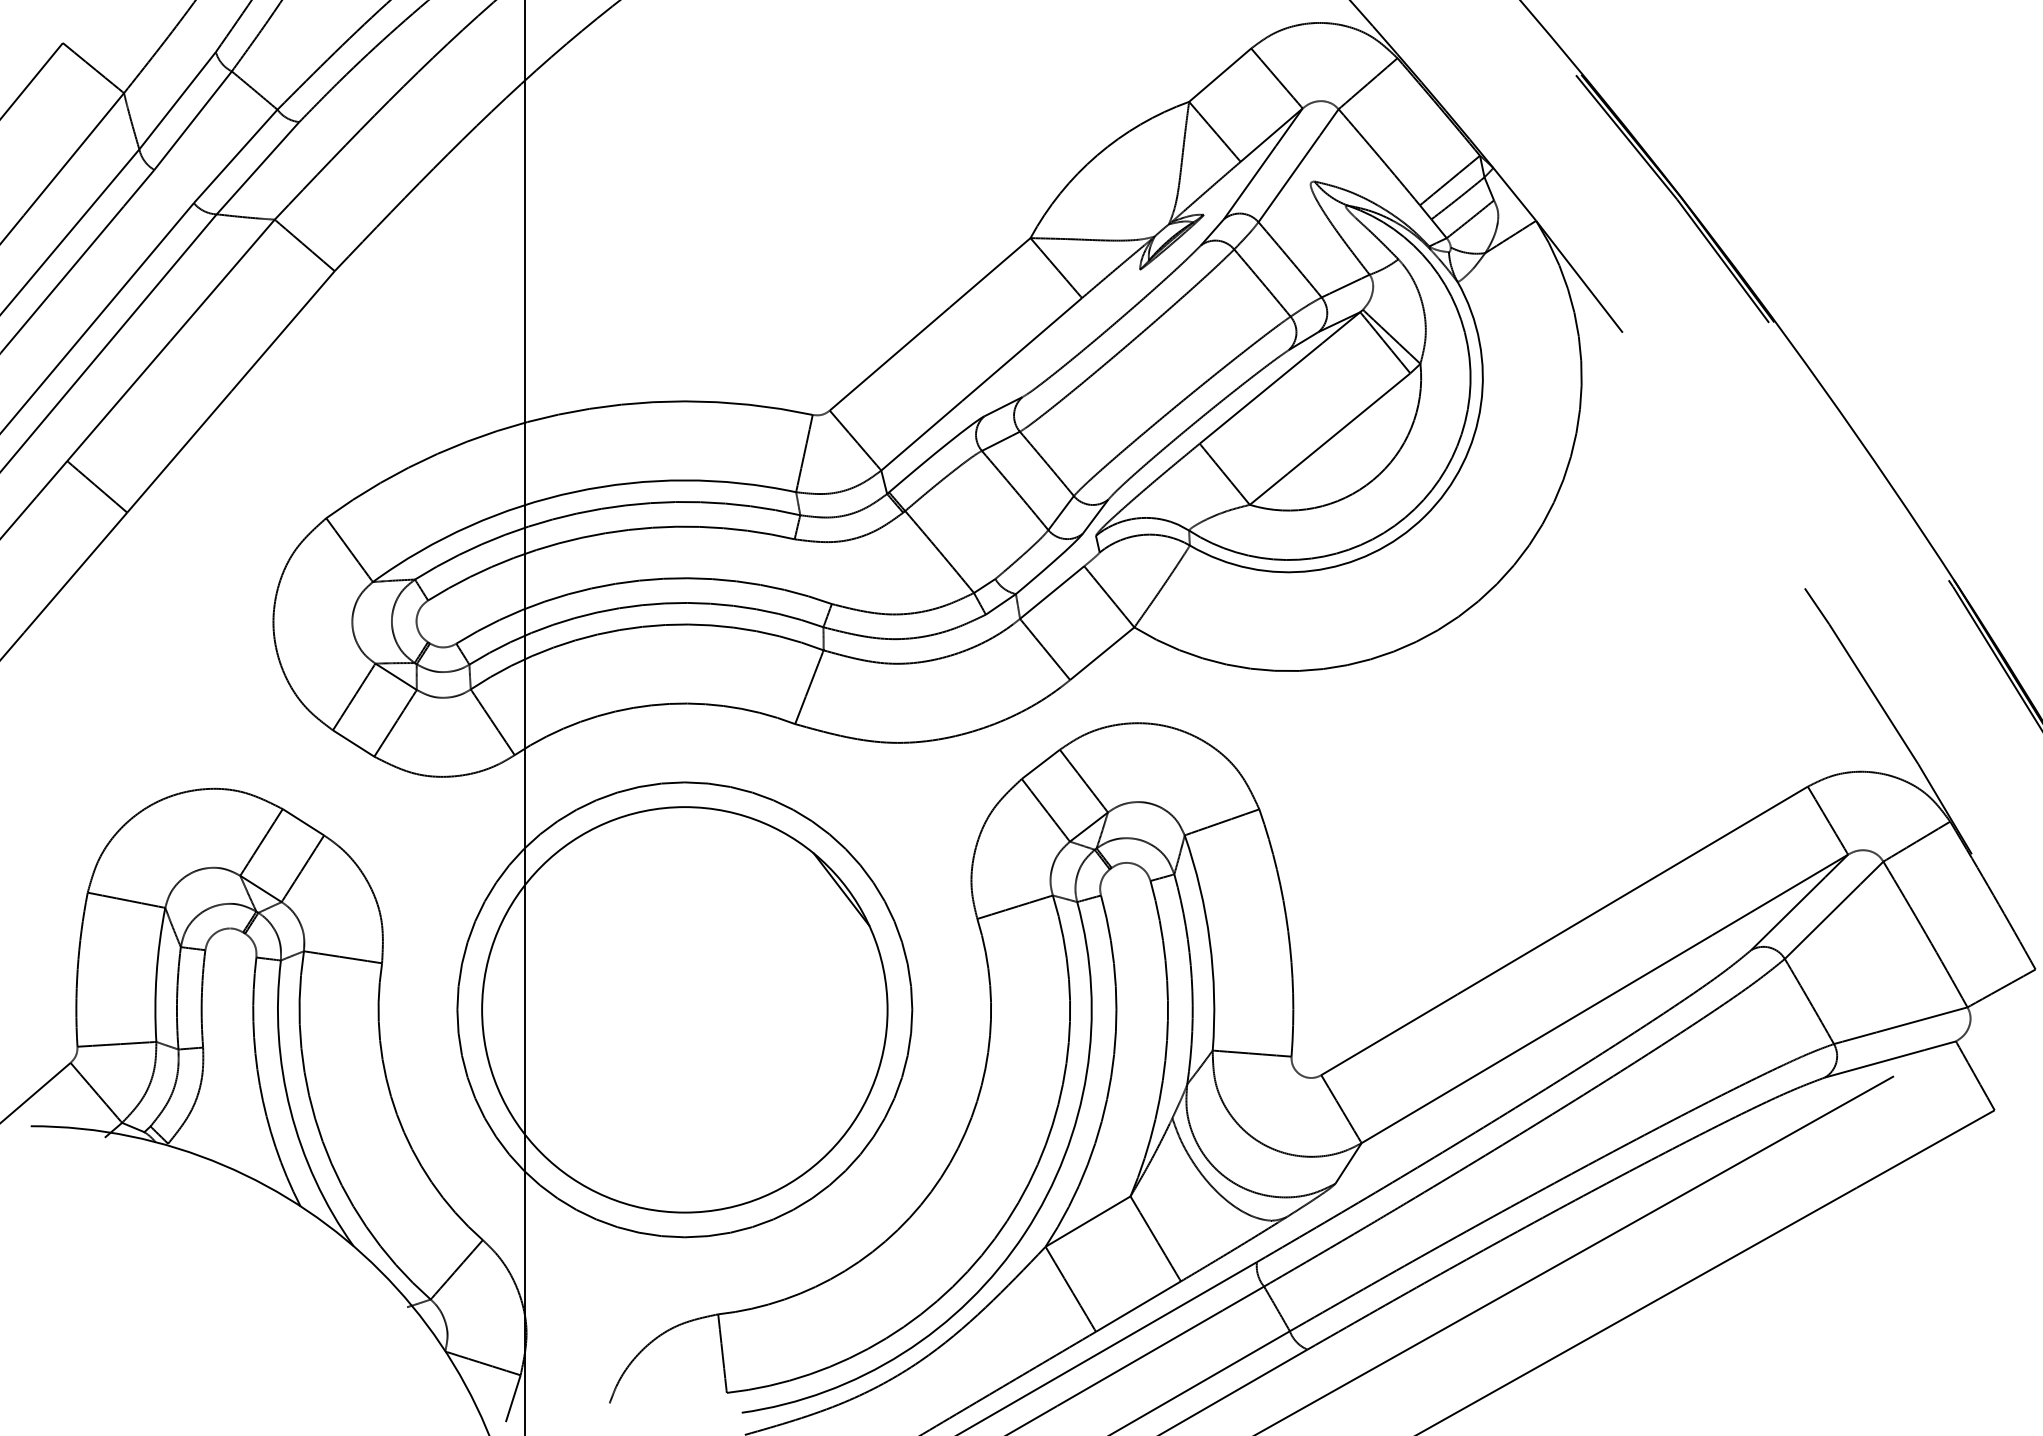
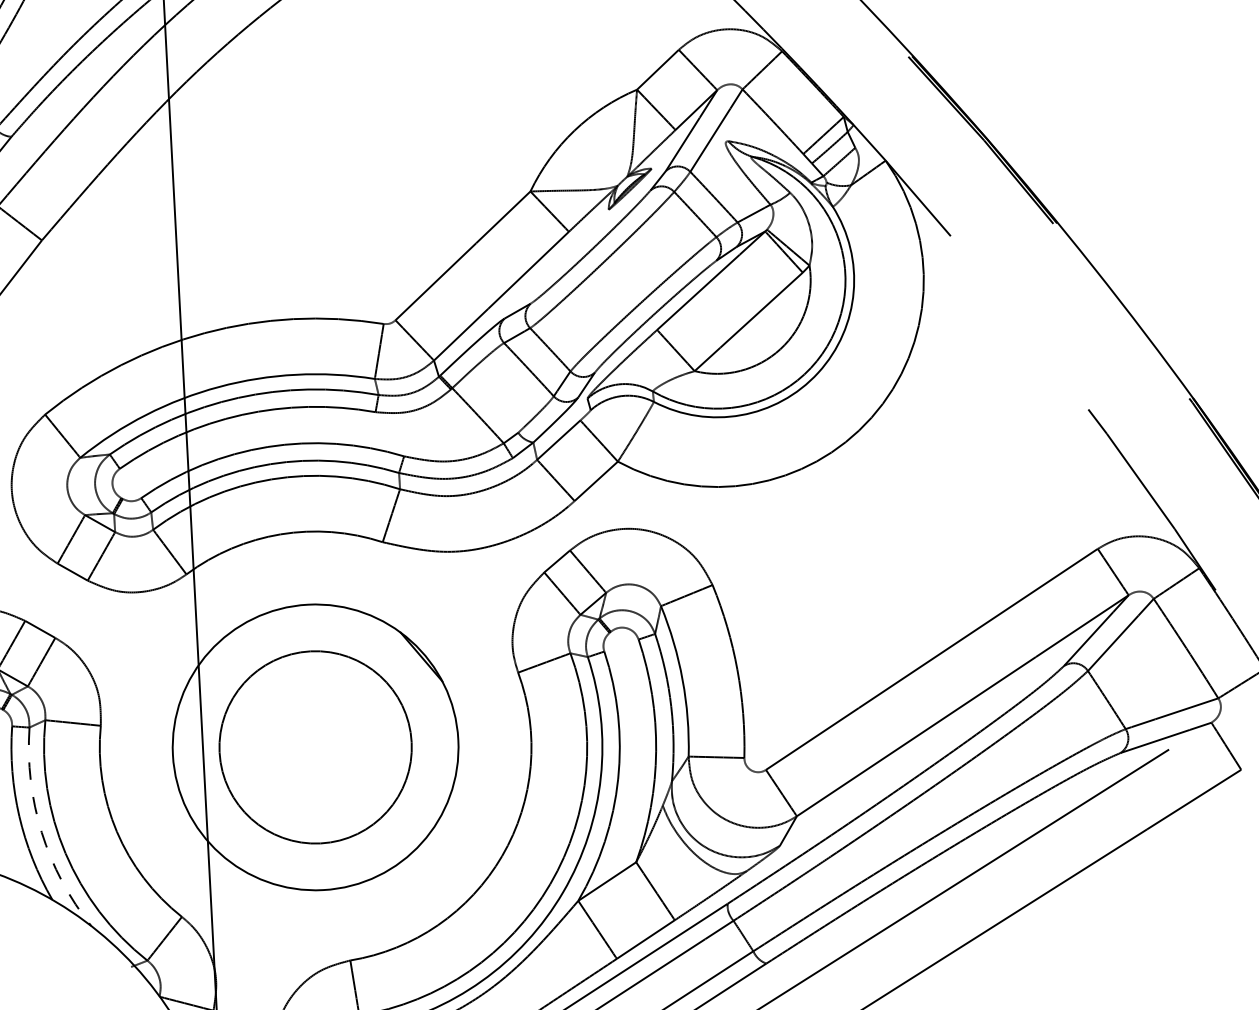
circle: (684, 1009) -> (315, 747), size x0.6
arc: (290, 1110) -> (41, 832), solid -> dashed

